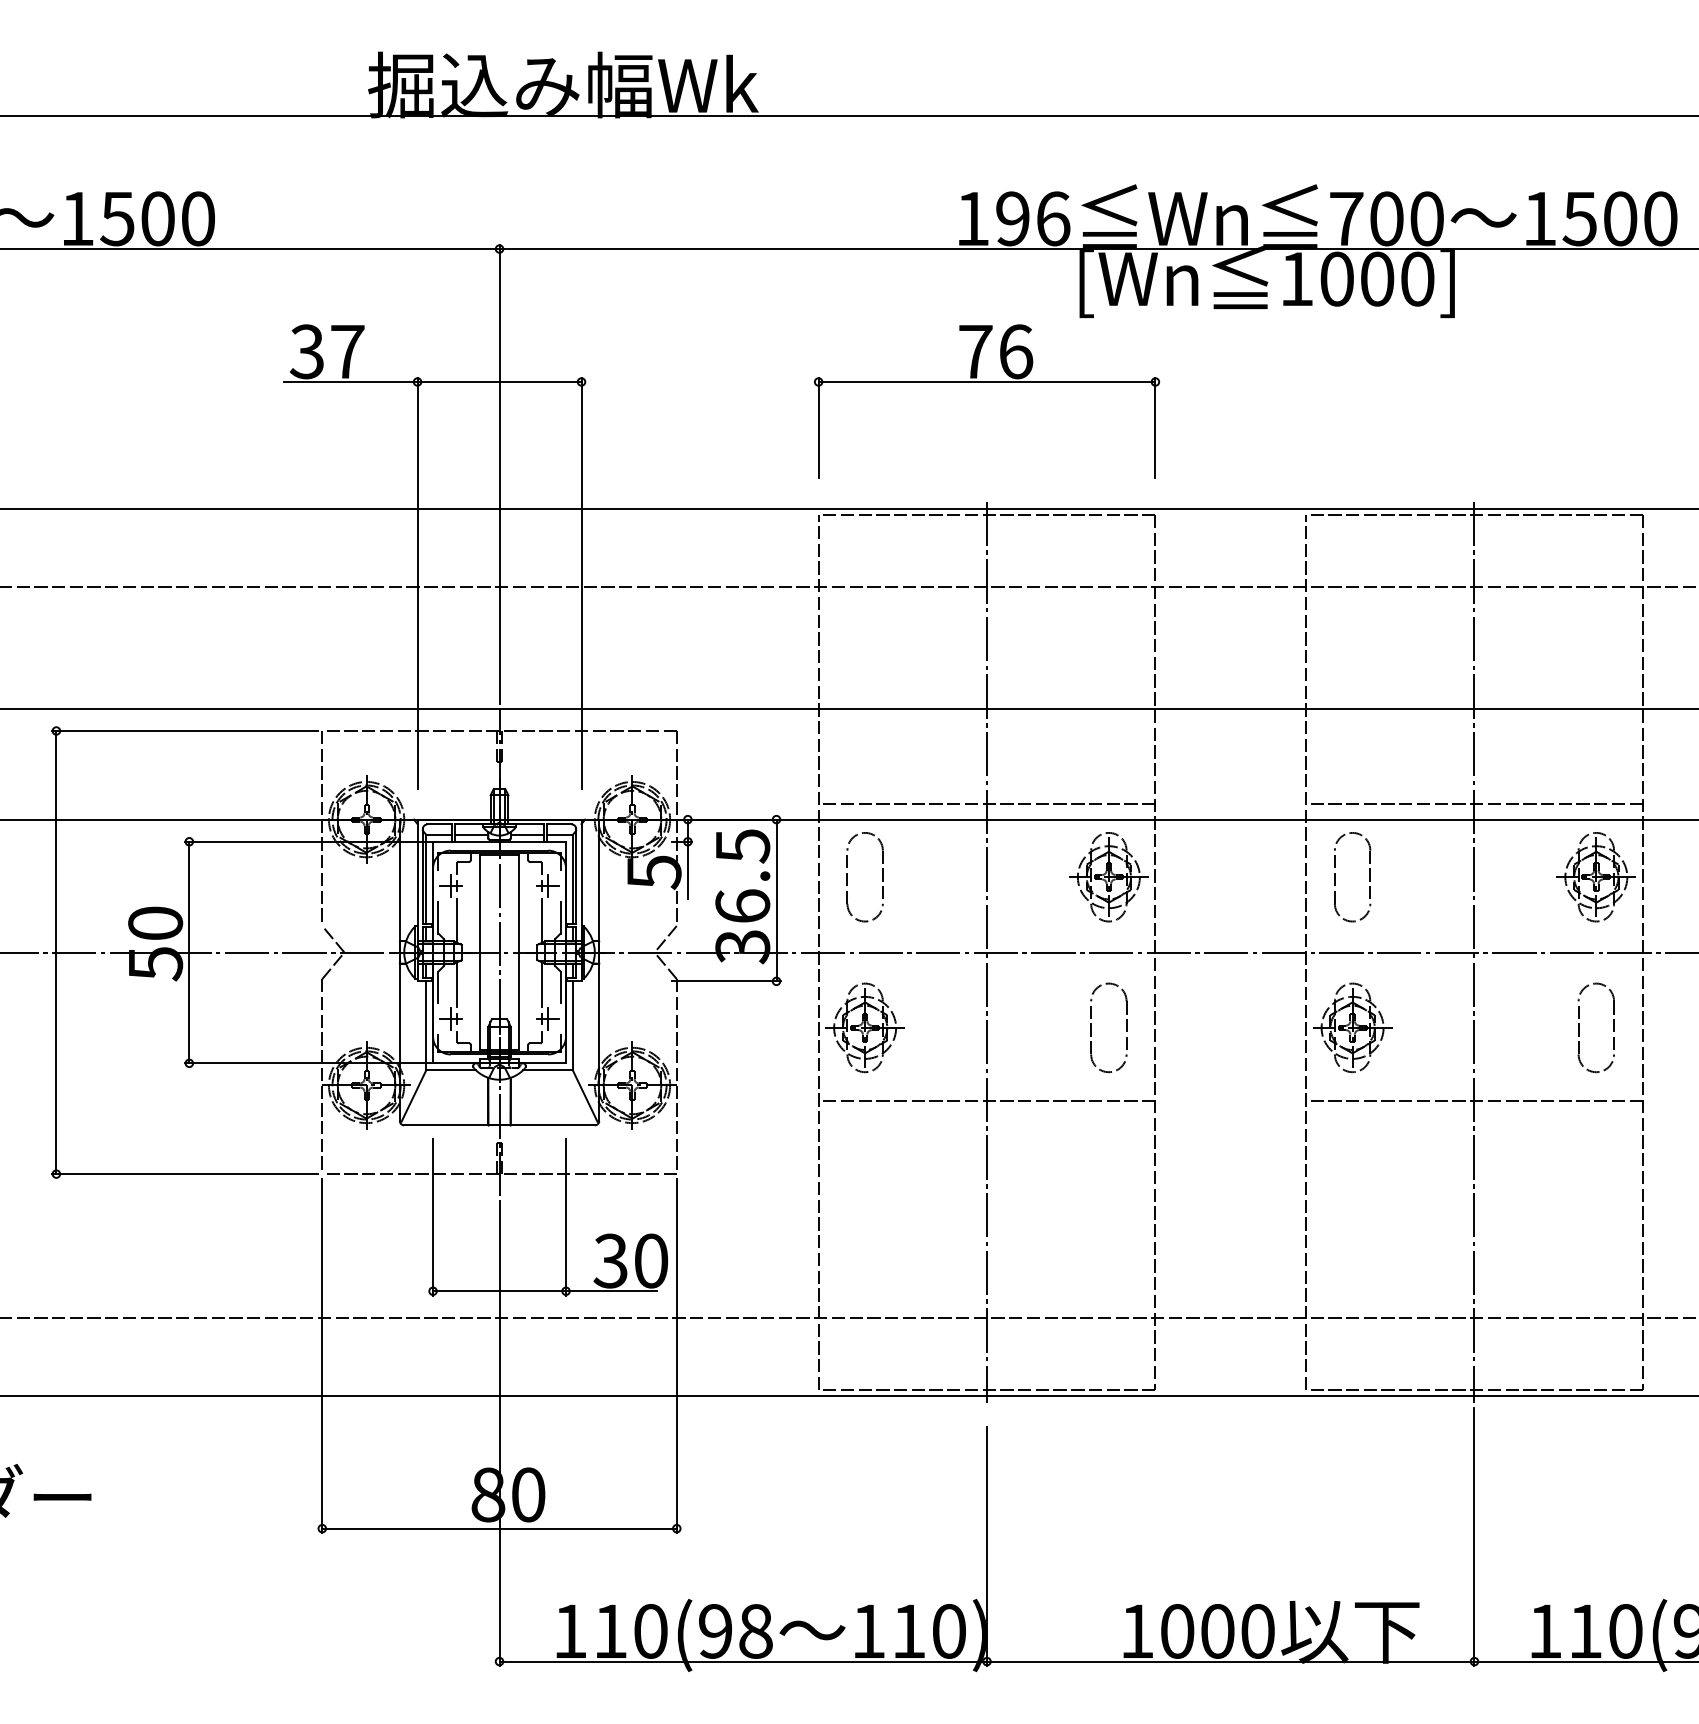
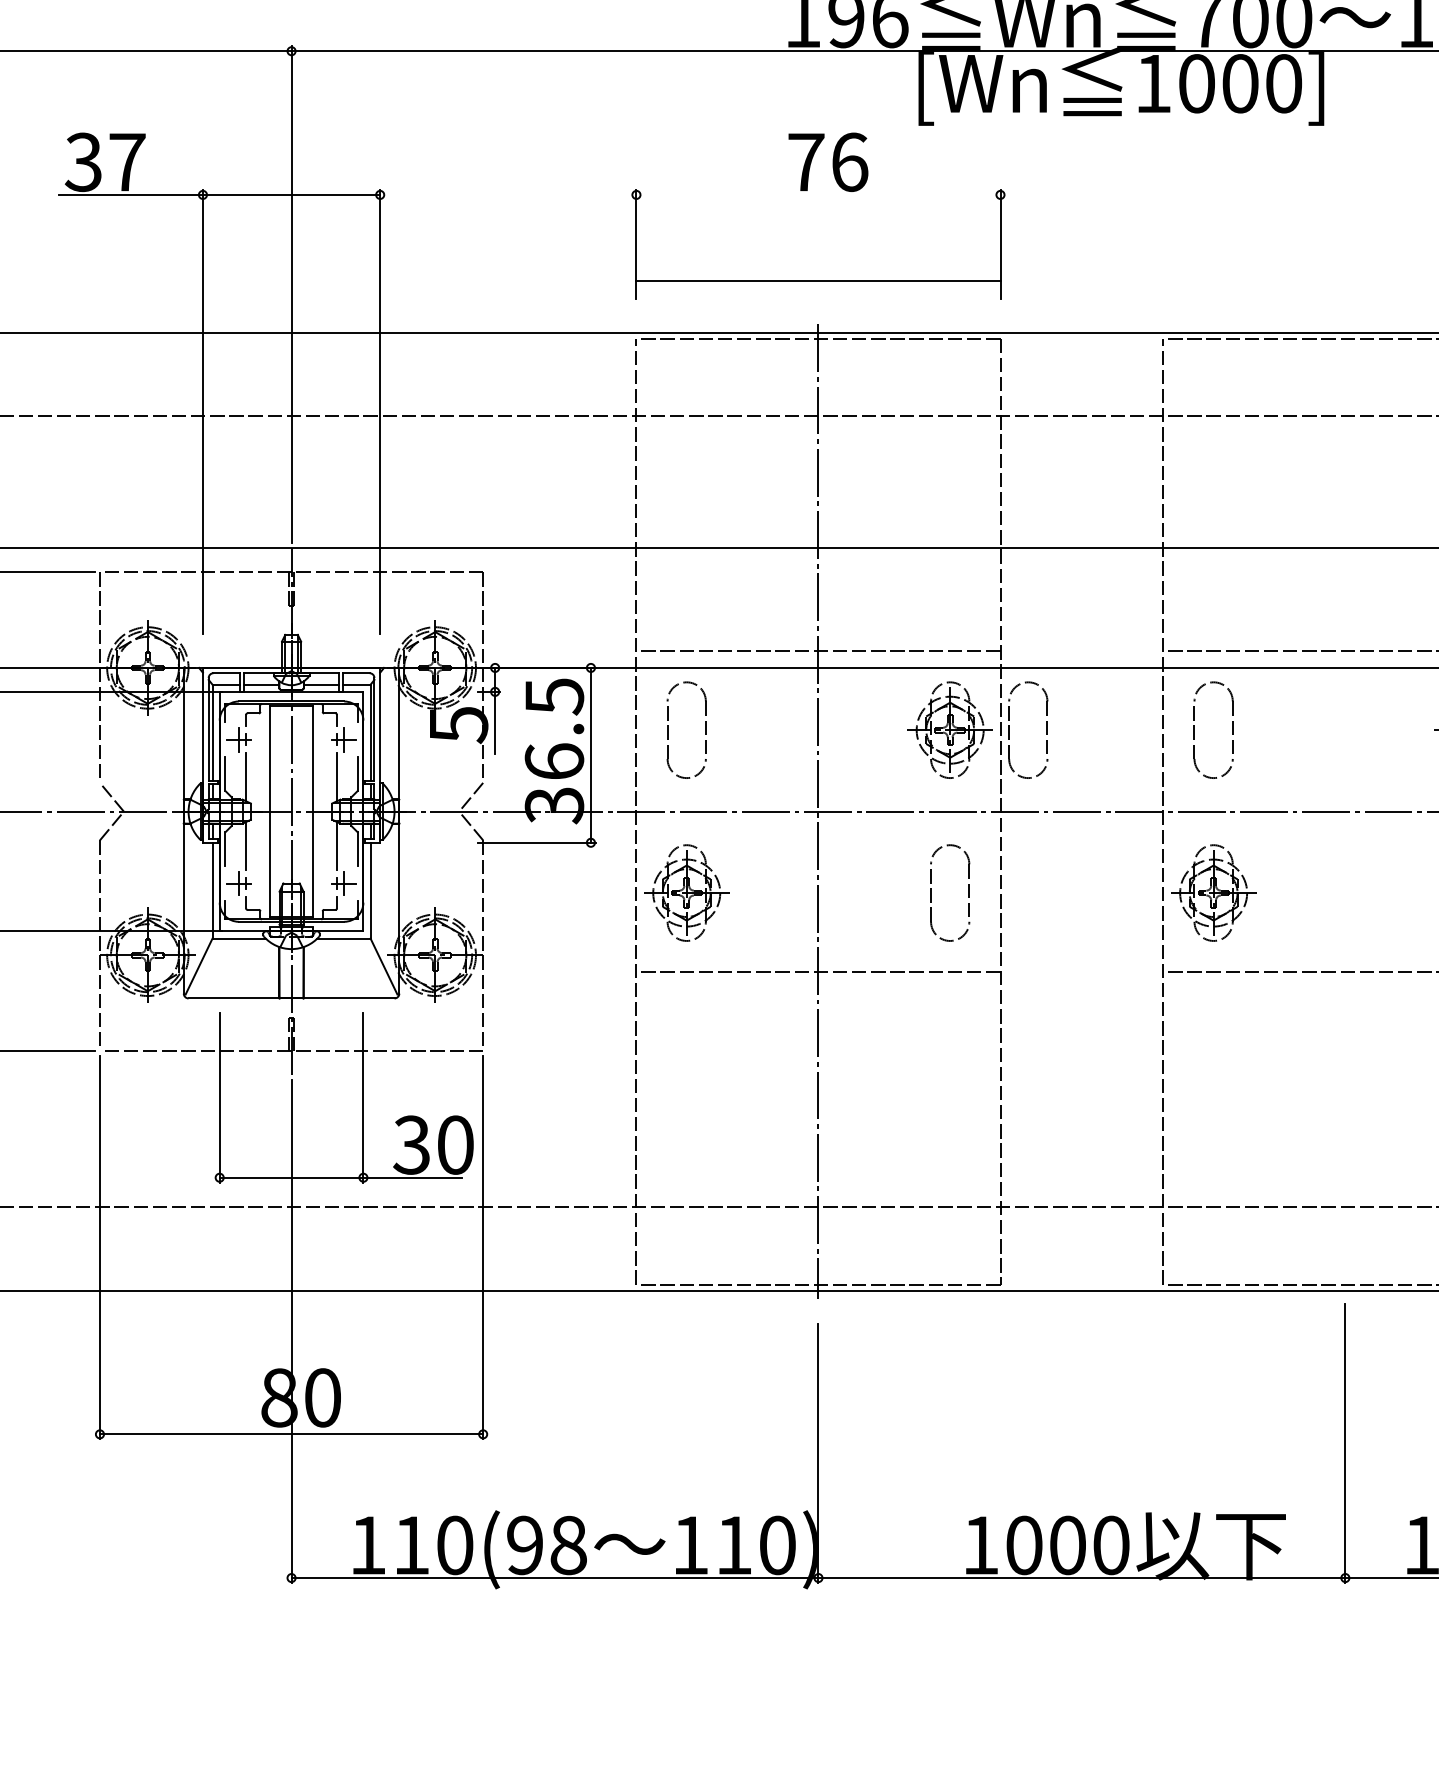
line: (986, 382) -> (817, 281), moved
part: (1163, 877) -> (1009, 730), added
line: (1474, 952) -> (1345, 811), removed

